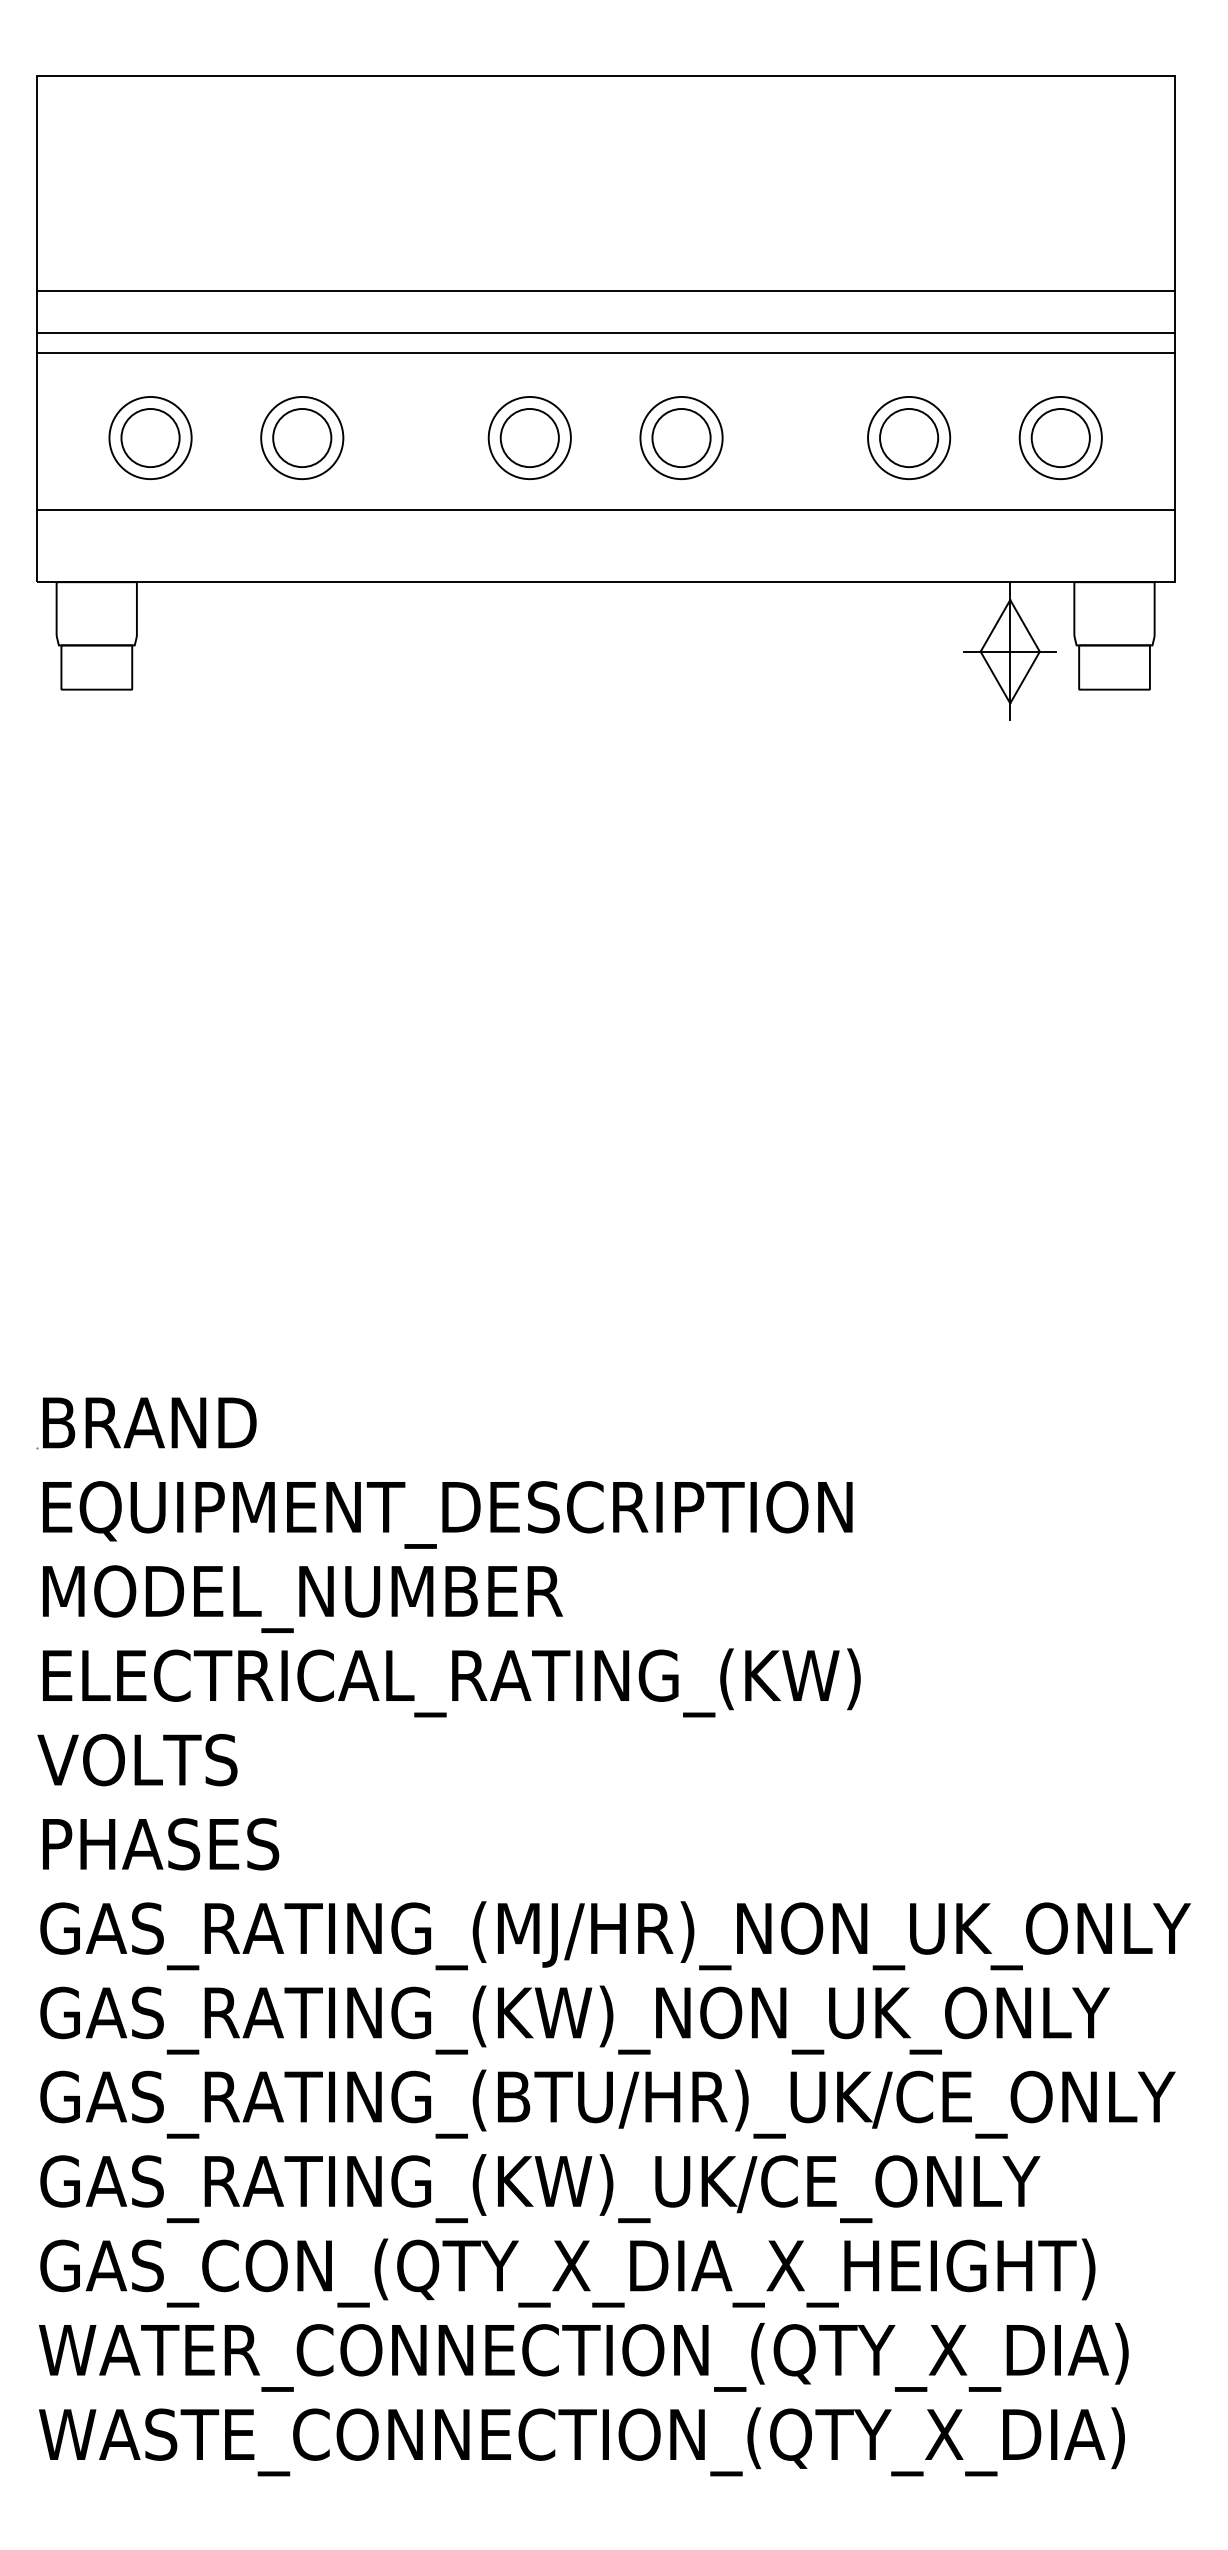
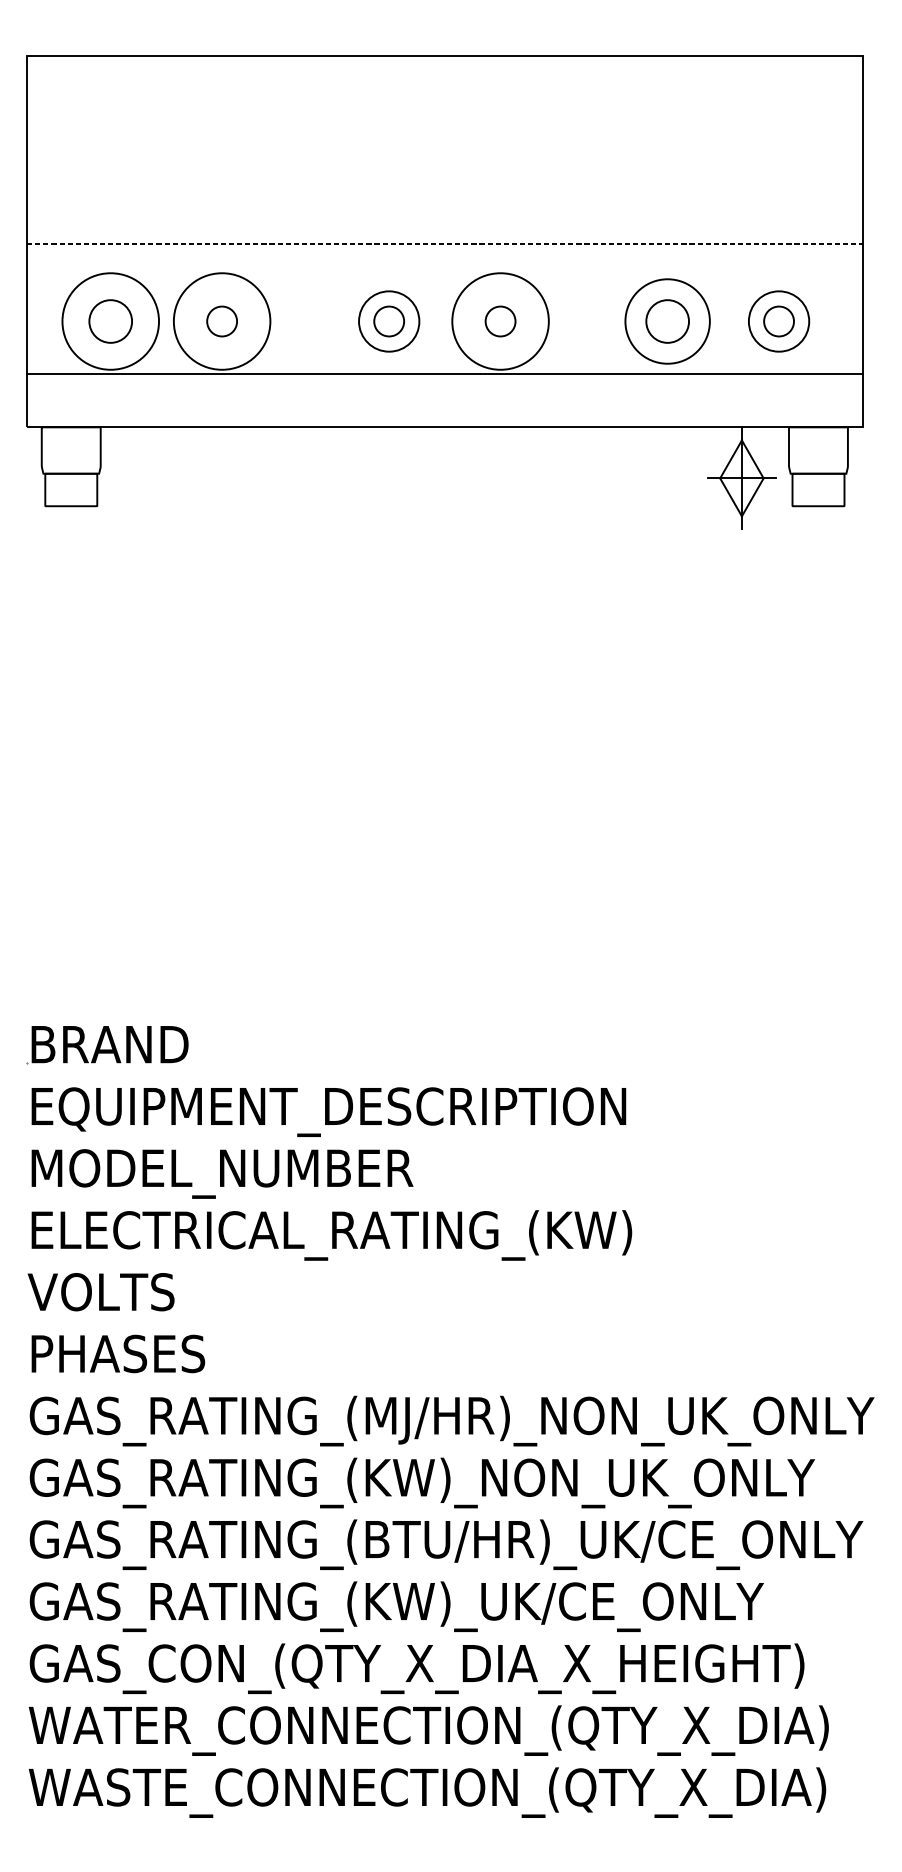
line: (605, 291) -> (444, 213), removed
line: (605, 333) -> (444, 244), solid -> dashed
line: (605, 353) -> (444, 259), removed
circle: (150, 437) -> (110, 321), size x1.6
circle: (302, 437) -> (222, 321), size x1.6
circle: (681, 437) -> (500, 321), size x1.6
circle: (909, 437) -> (667, 321), size x1.4
circle: (302, 438) -> (222, 321), size x0.7
circle: (529, 438) -> (388, 321), size x0.7
circle: (681, 438) -> (500, 321), size x0.7
circle: (1060, 438) -> (778, 321), size x0.7

